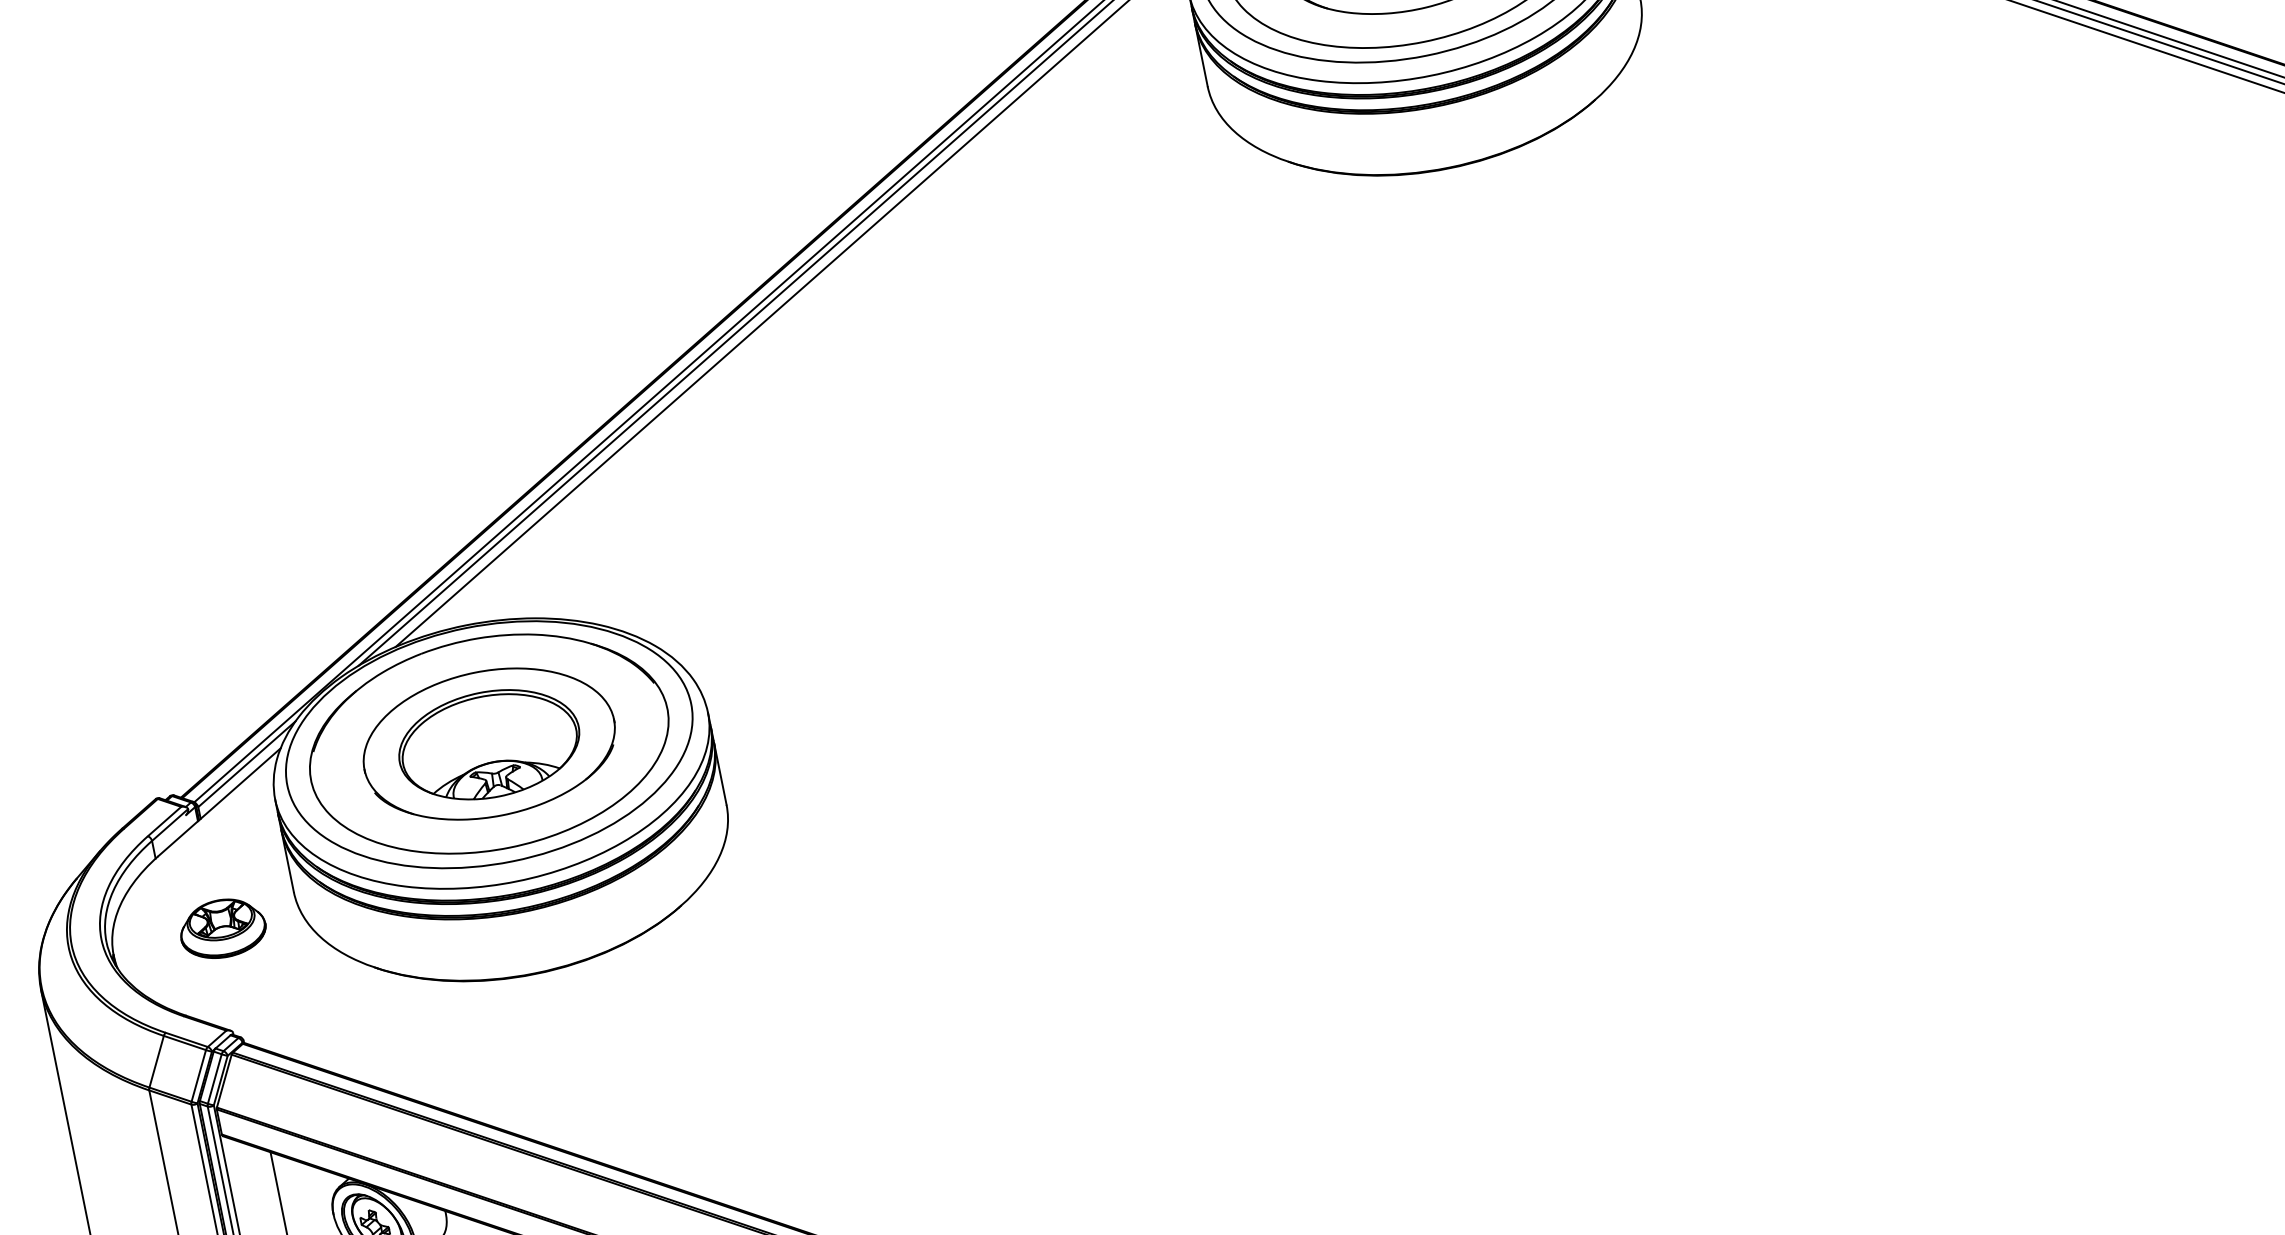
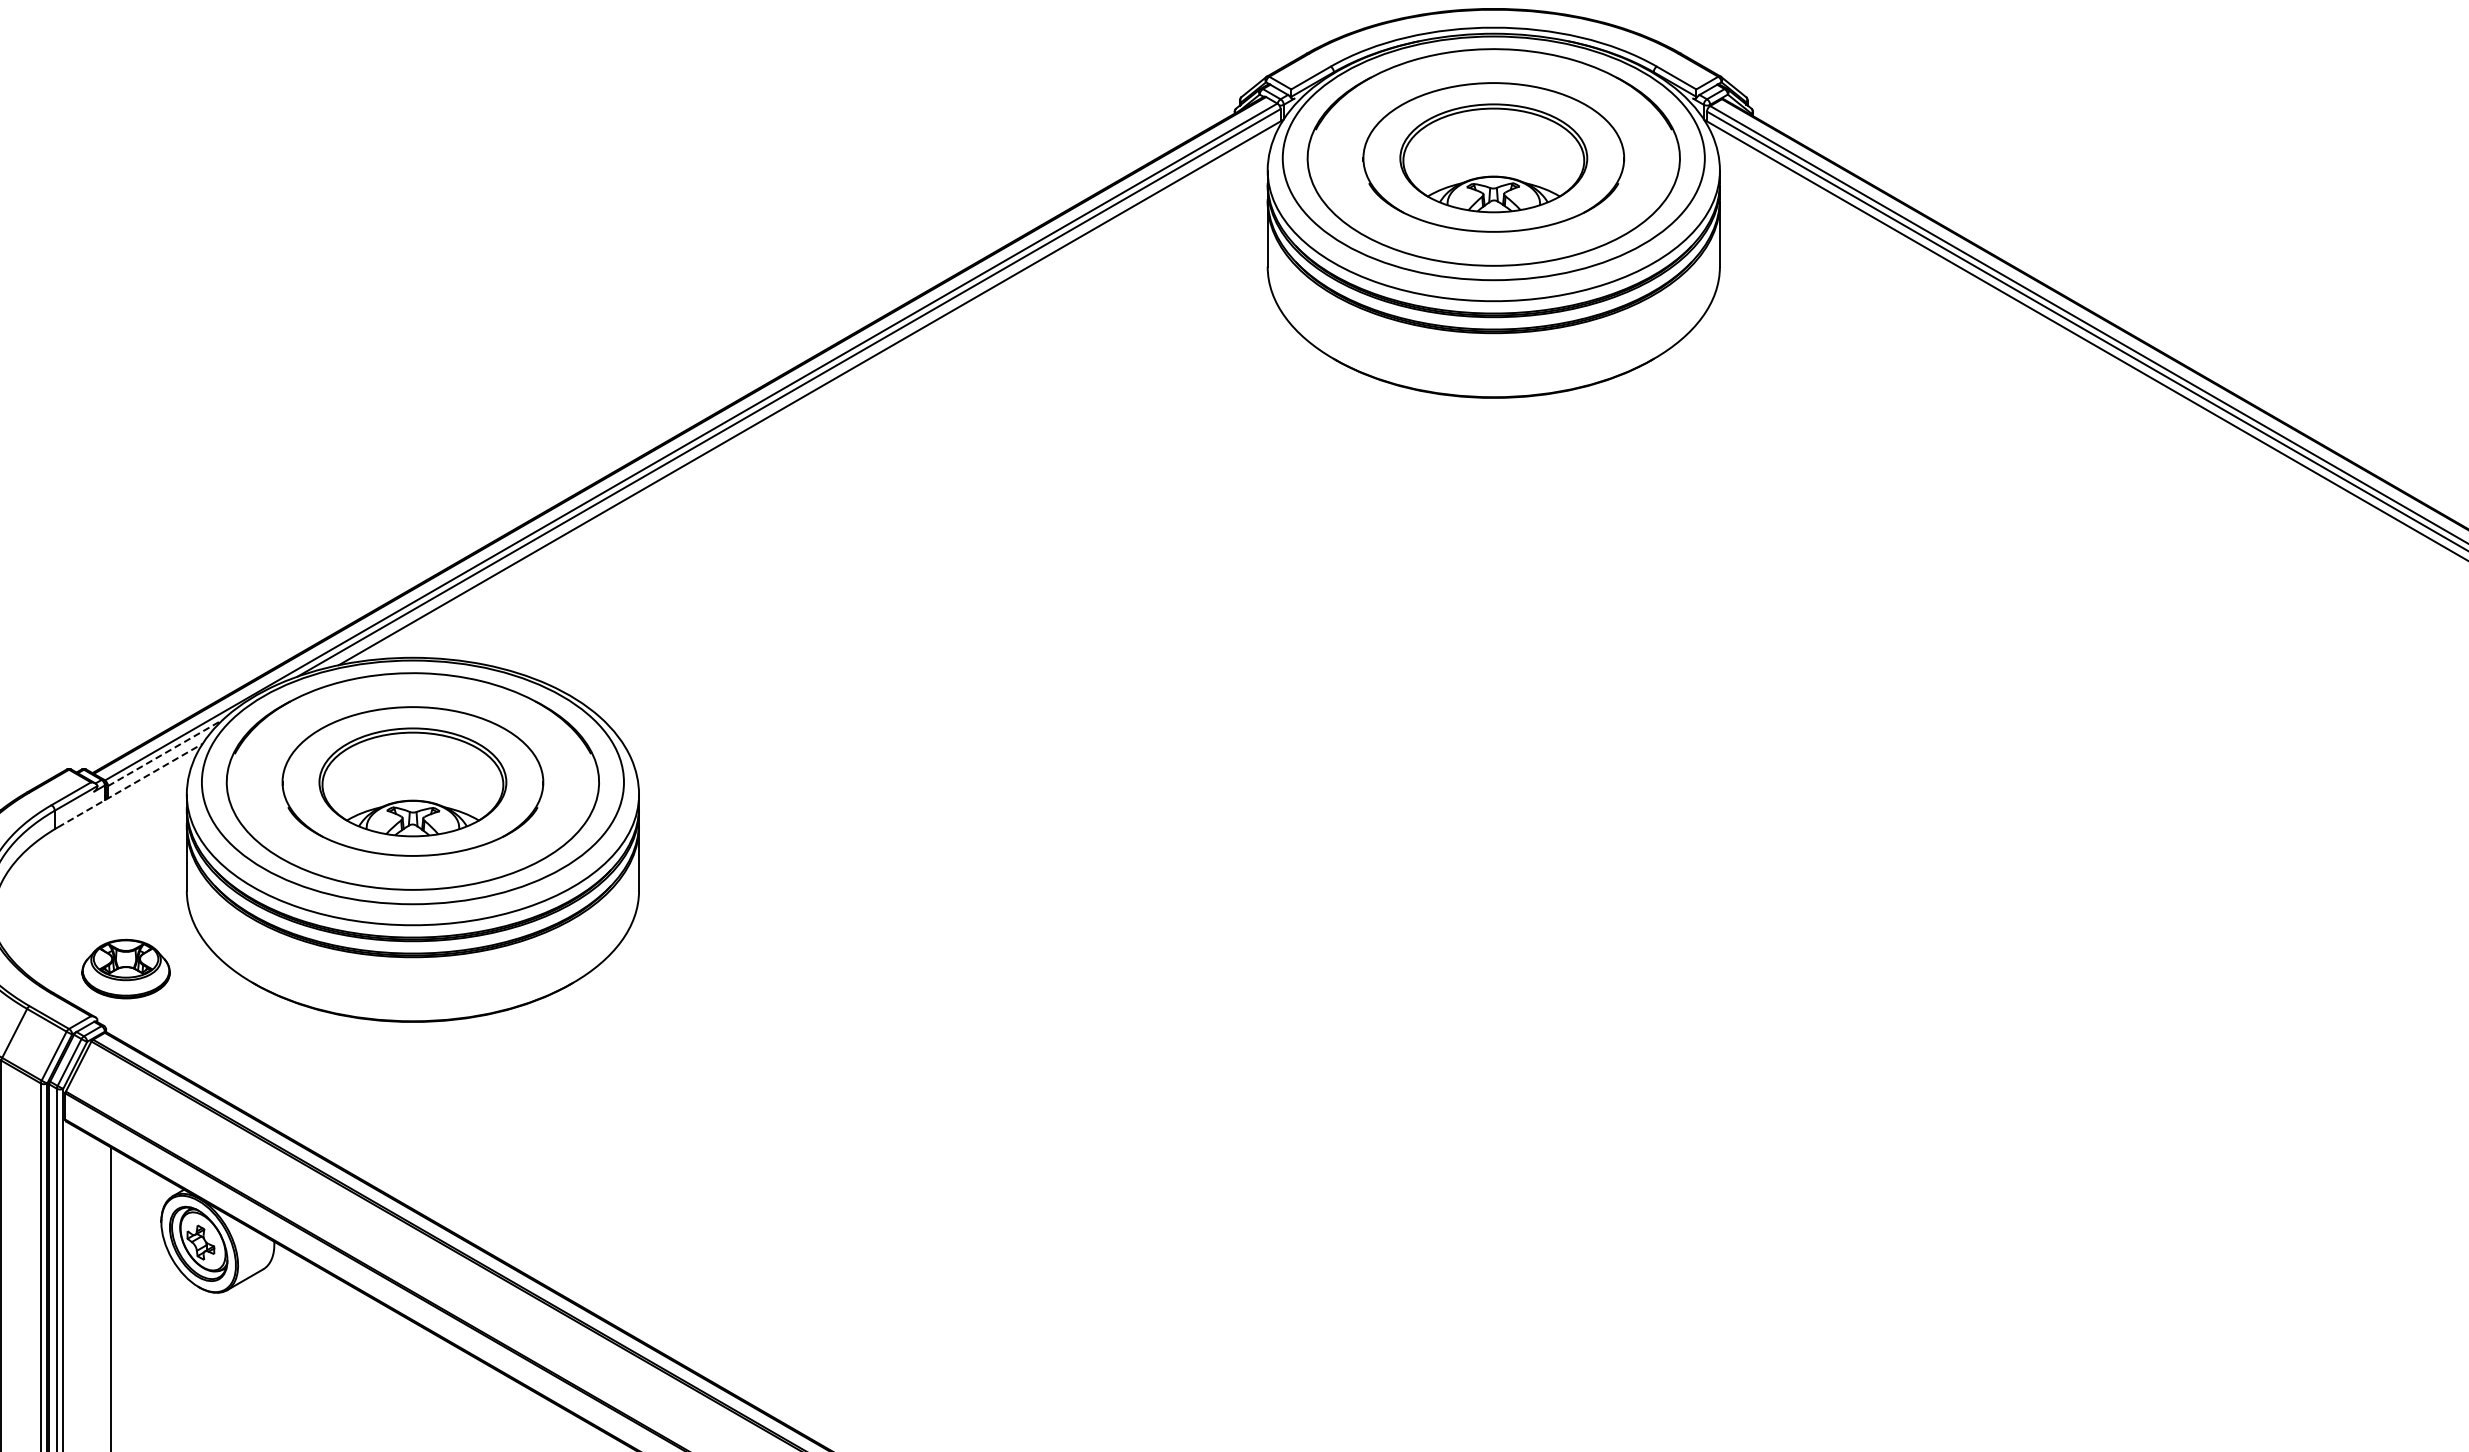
line: (246, 763) -> (165, 752), solid -> dashed
line: (219, 802) -> (130, 785), solid -> dashed
part: (222, 928) -> (125, 968), moved

